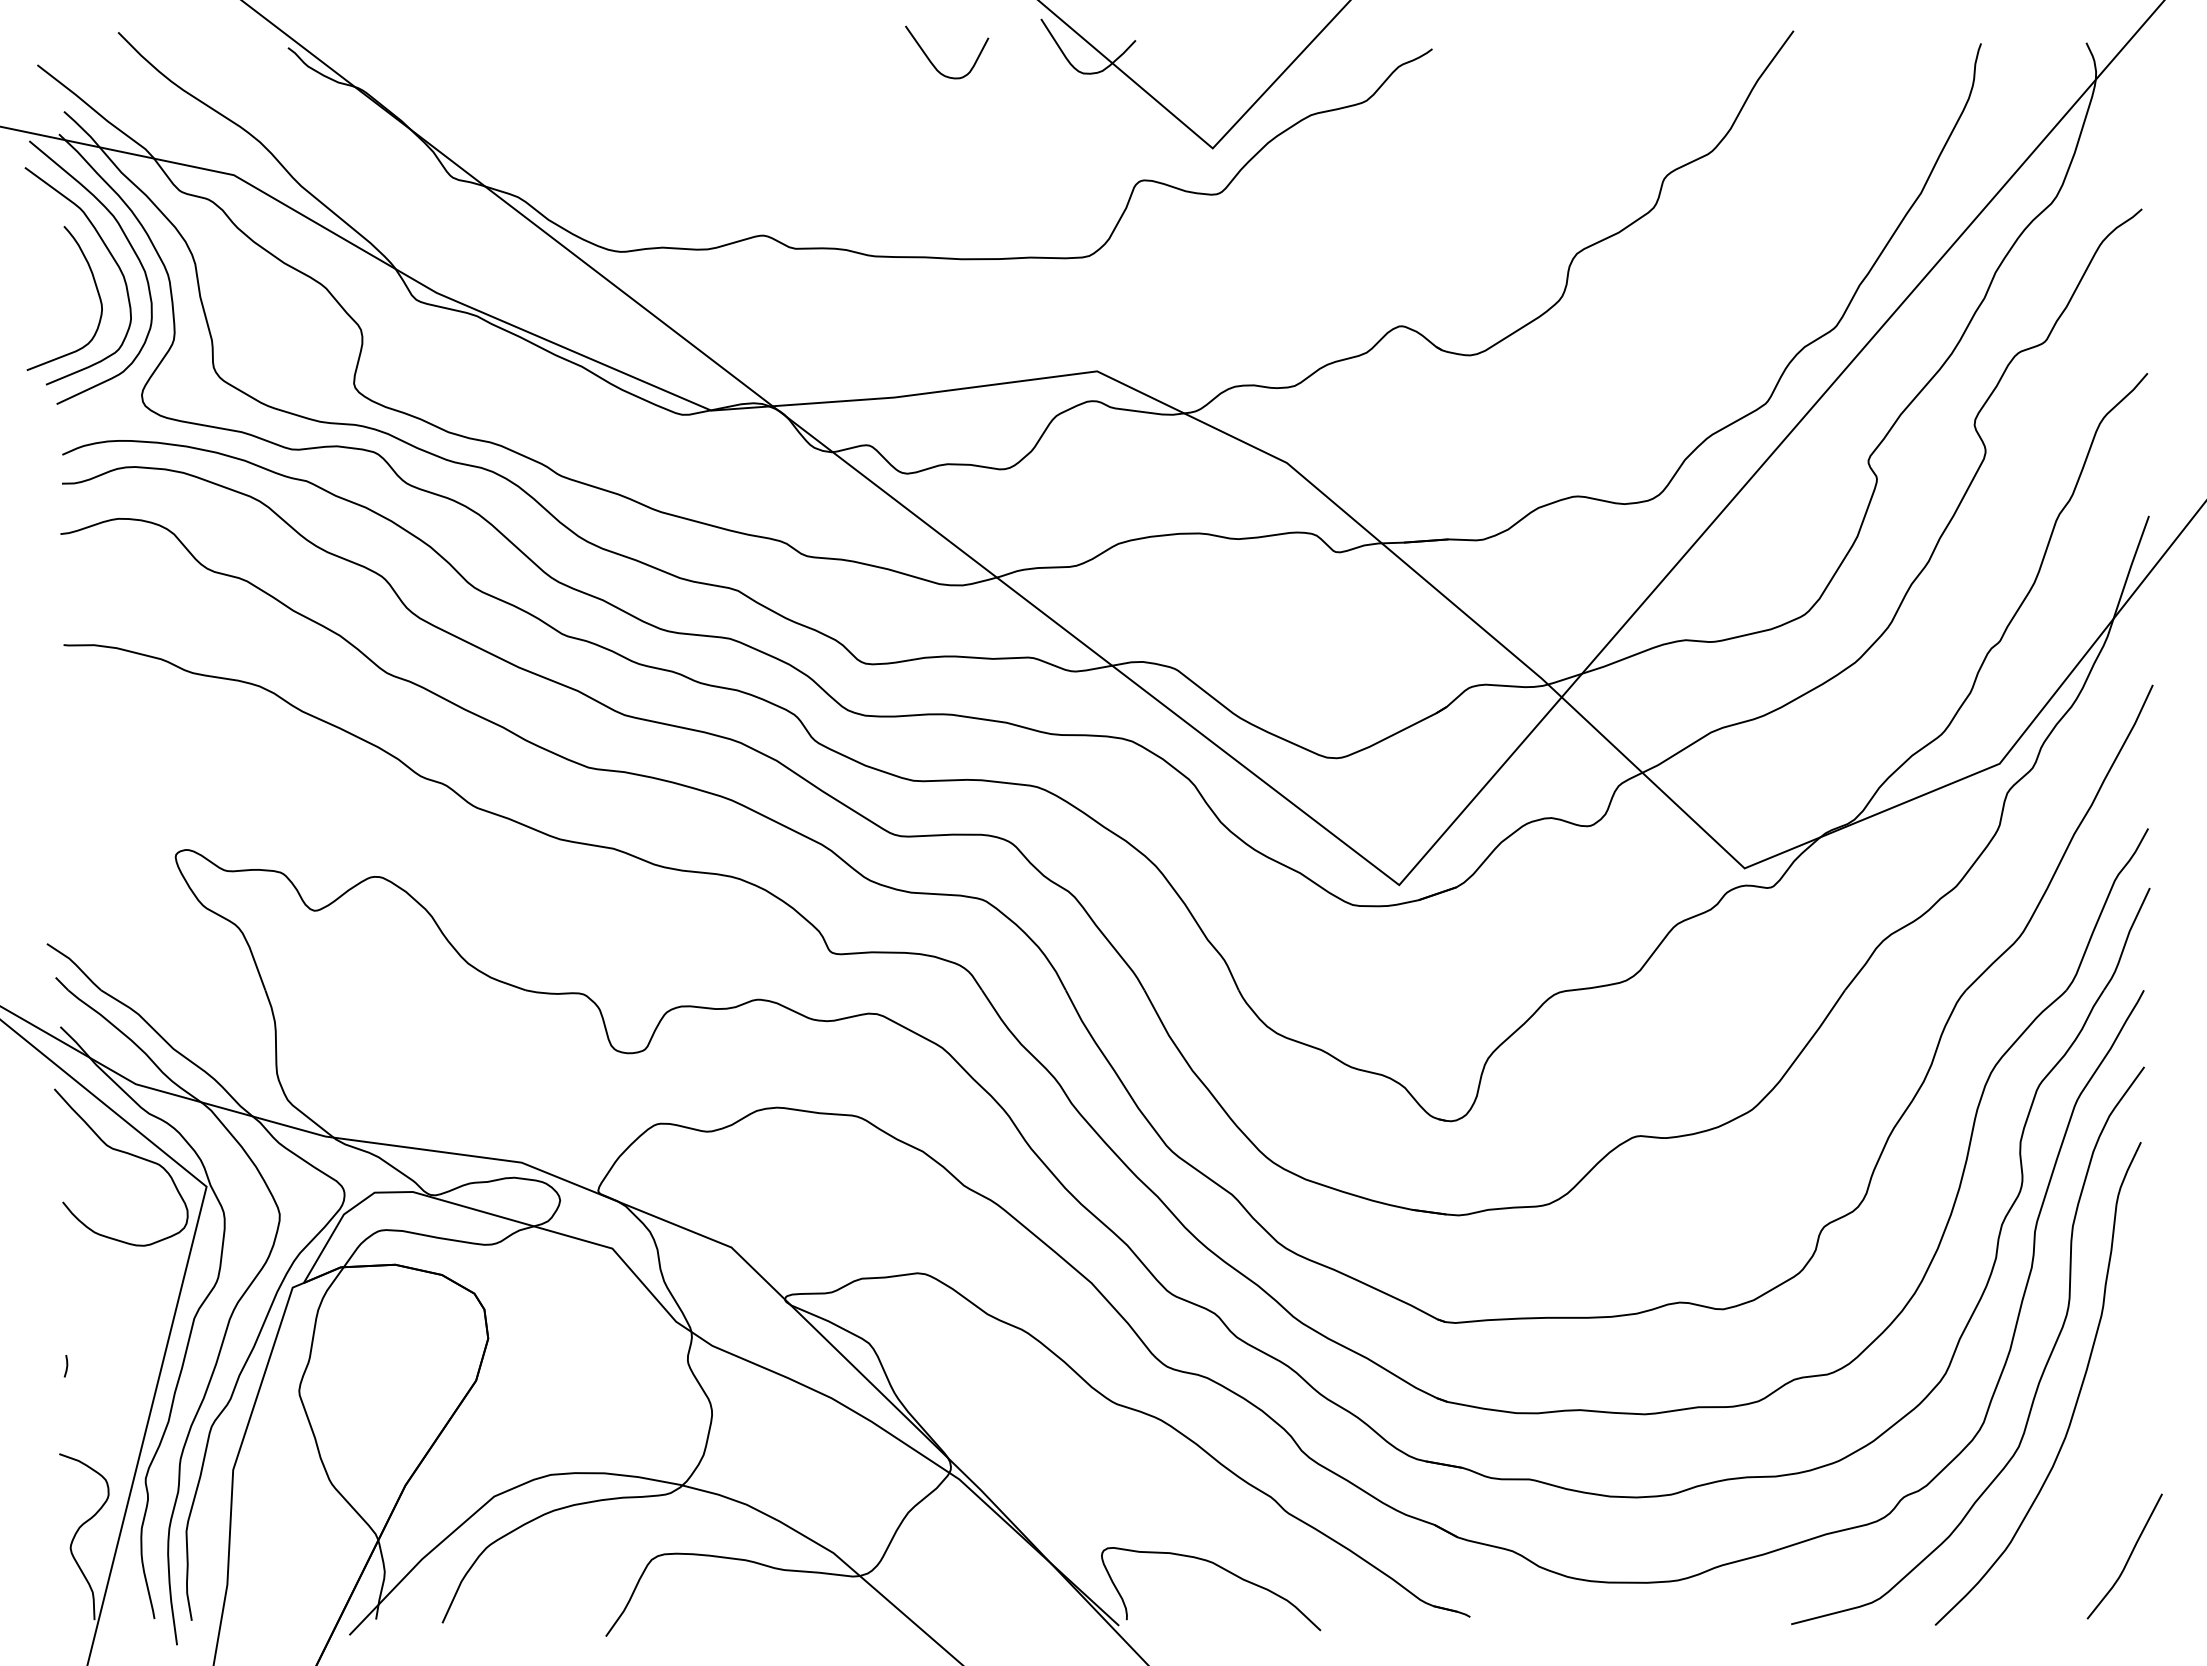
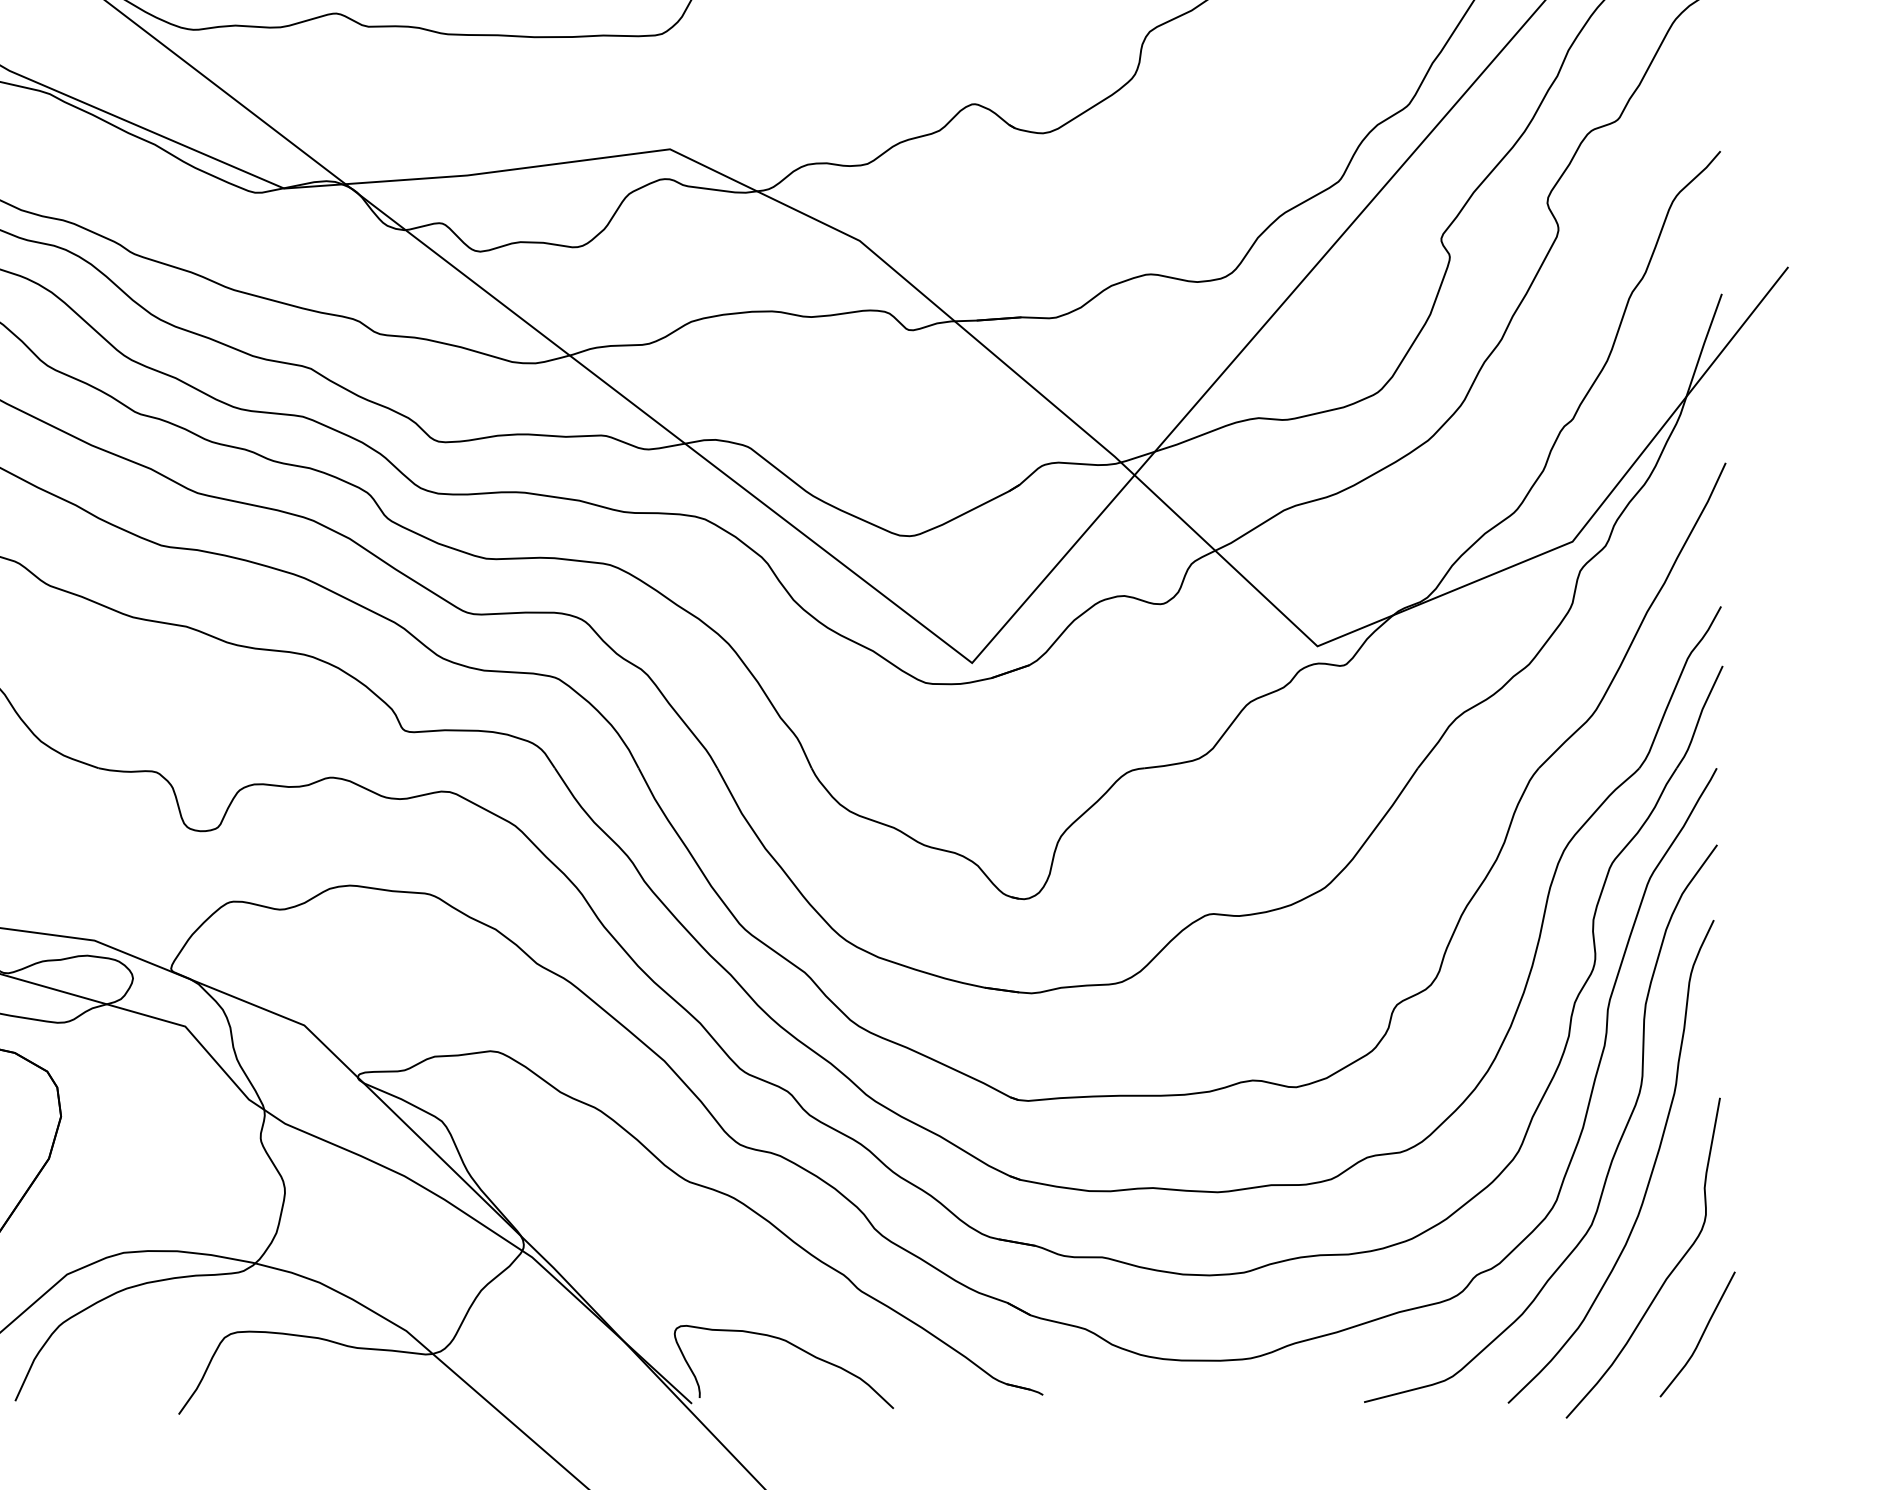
curve: (2093, 1499) -> (1666, 1277), added

